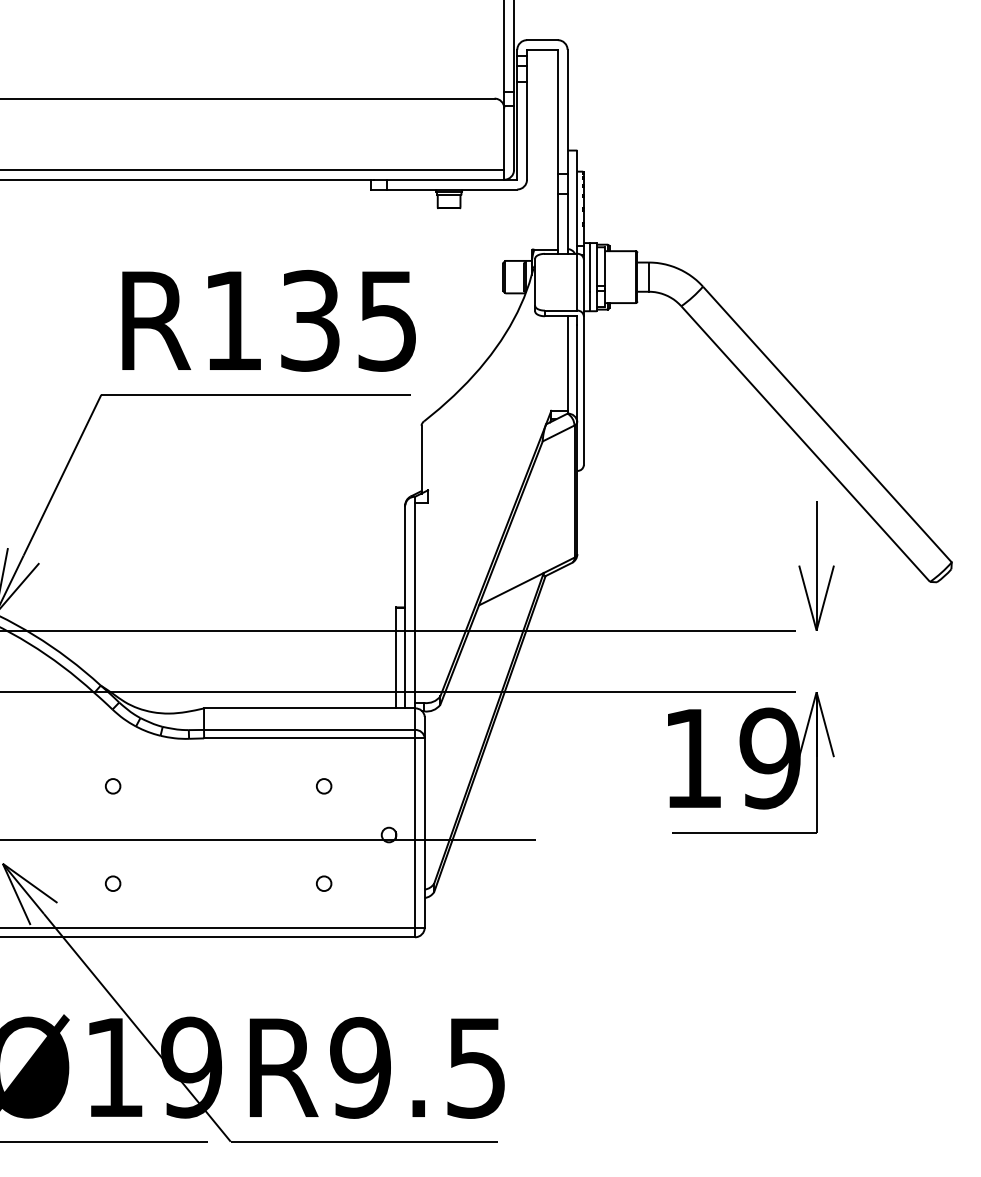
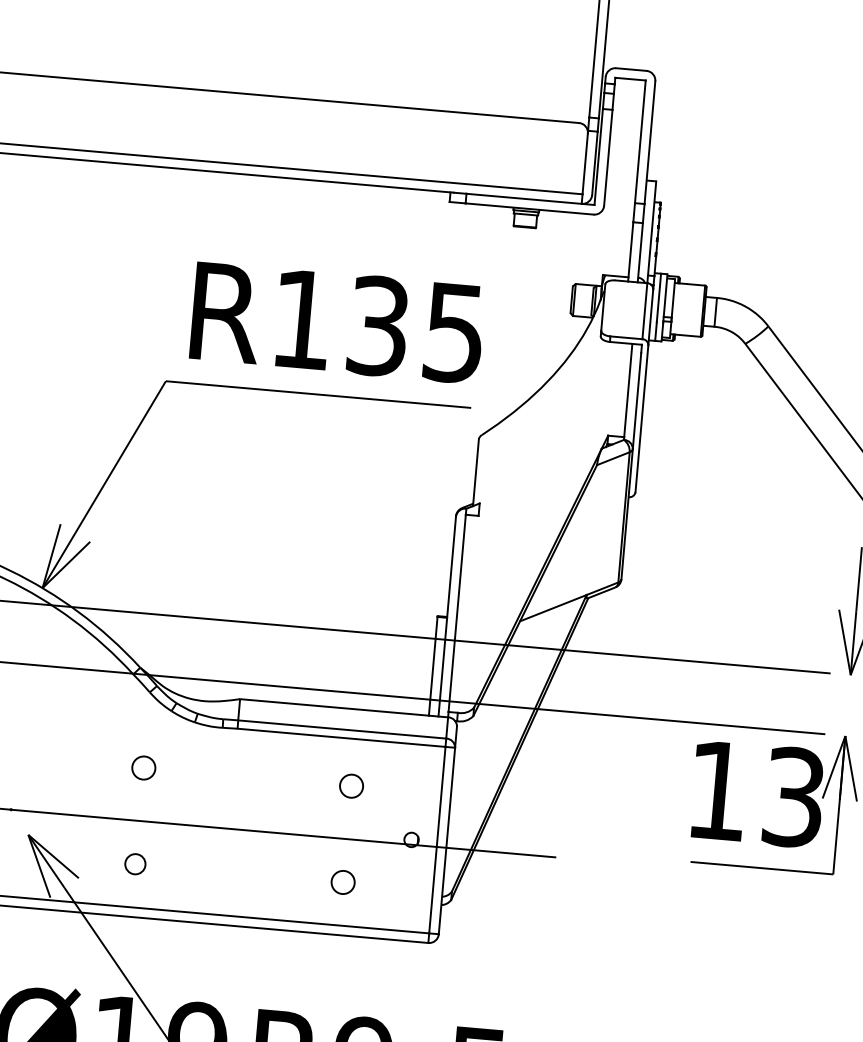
text: (769, 758) -> (793, 797), 19 -> 13
circle: (112, 786) -> (143, 768), size x1.6
circle: (324, 786) -> (352, 786), size x1.6
circle: (112, 883) -> (134, 863), size x1.4
circle: (324, 883) -> (343, 882), size x1.6

